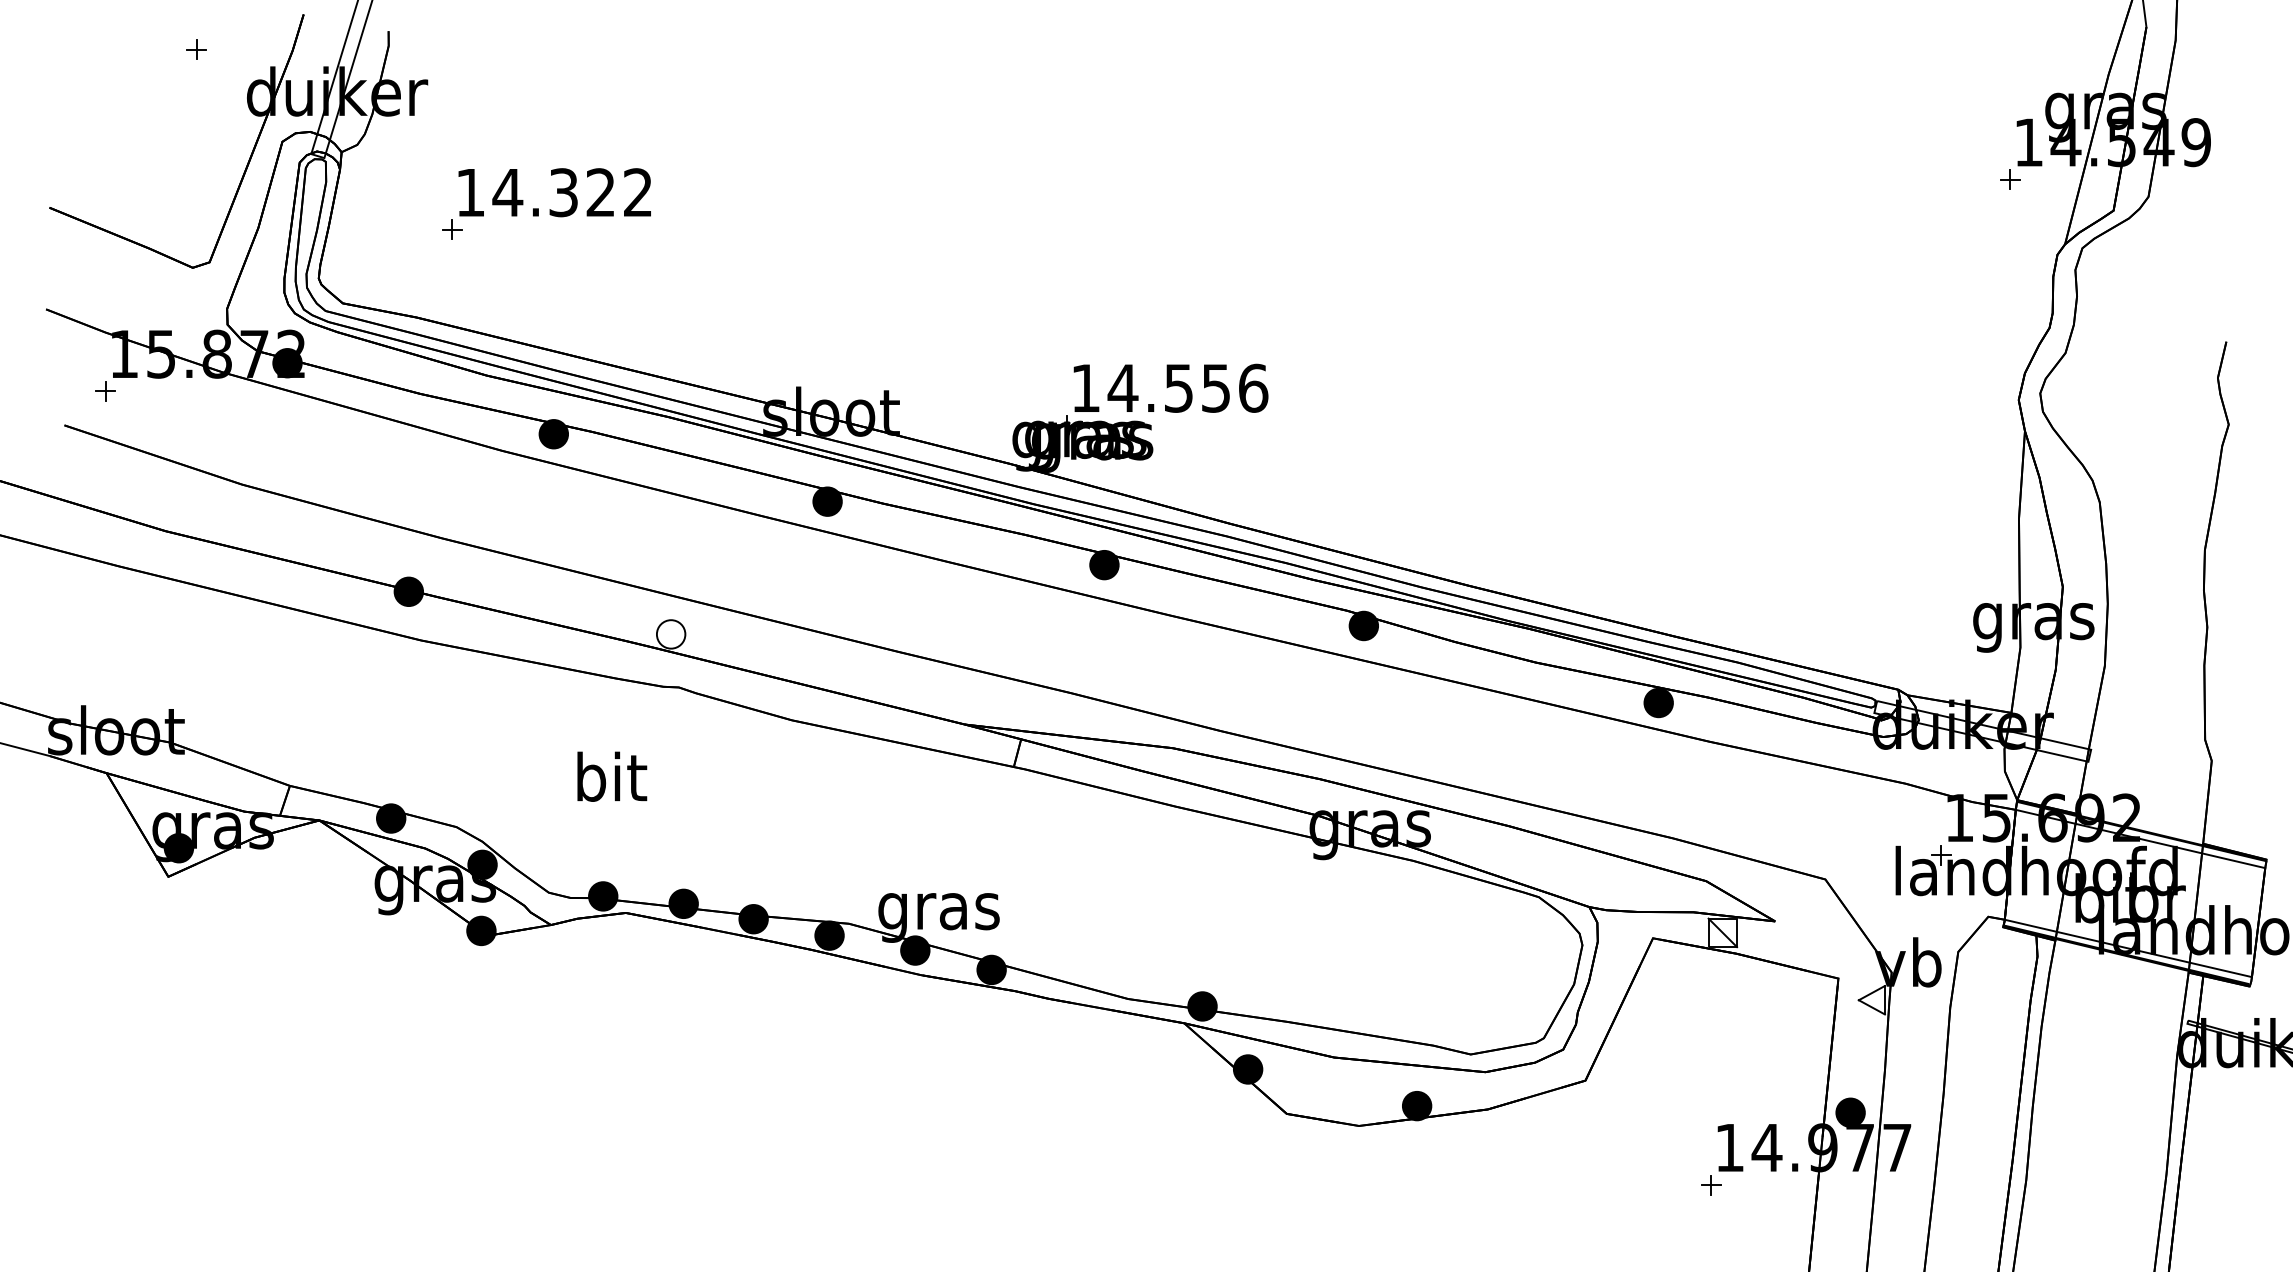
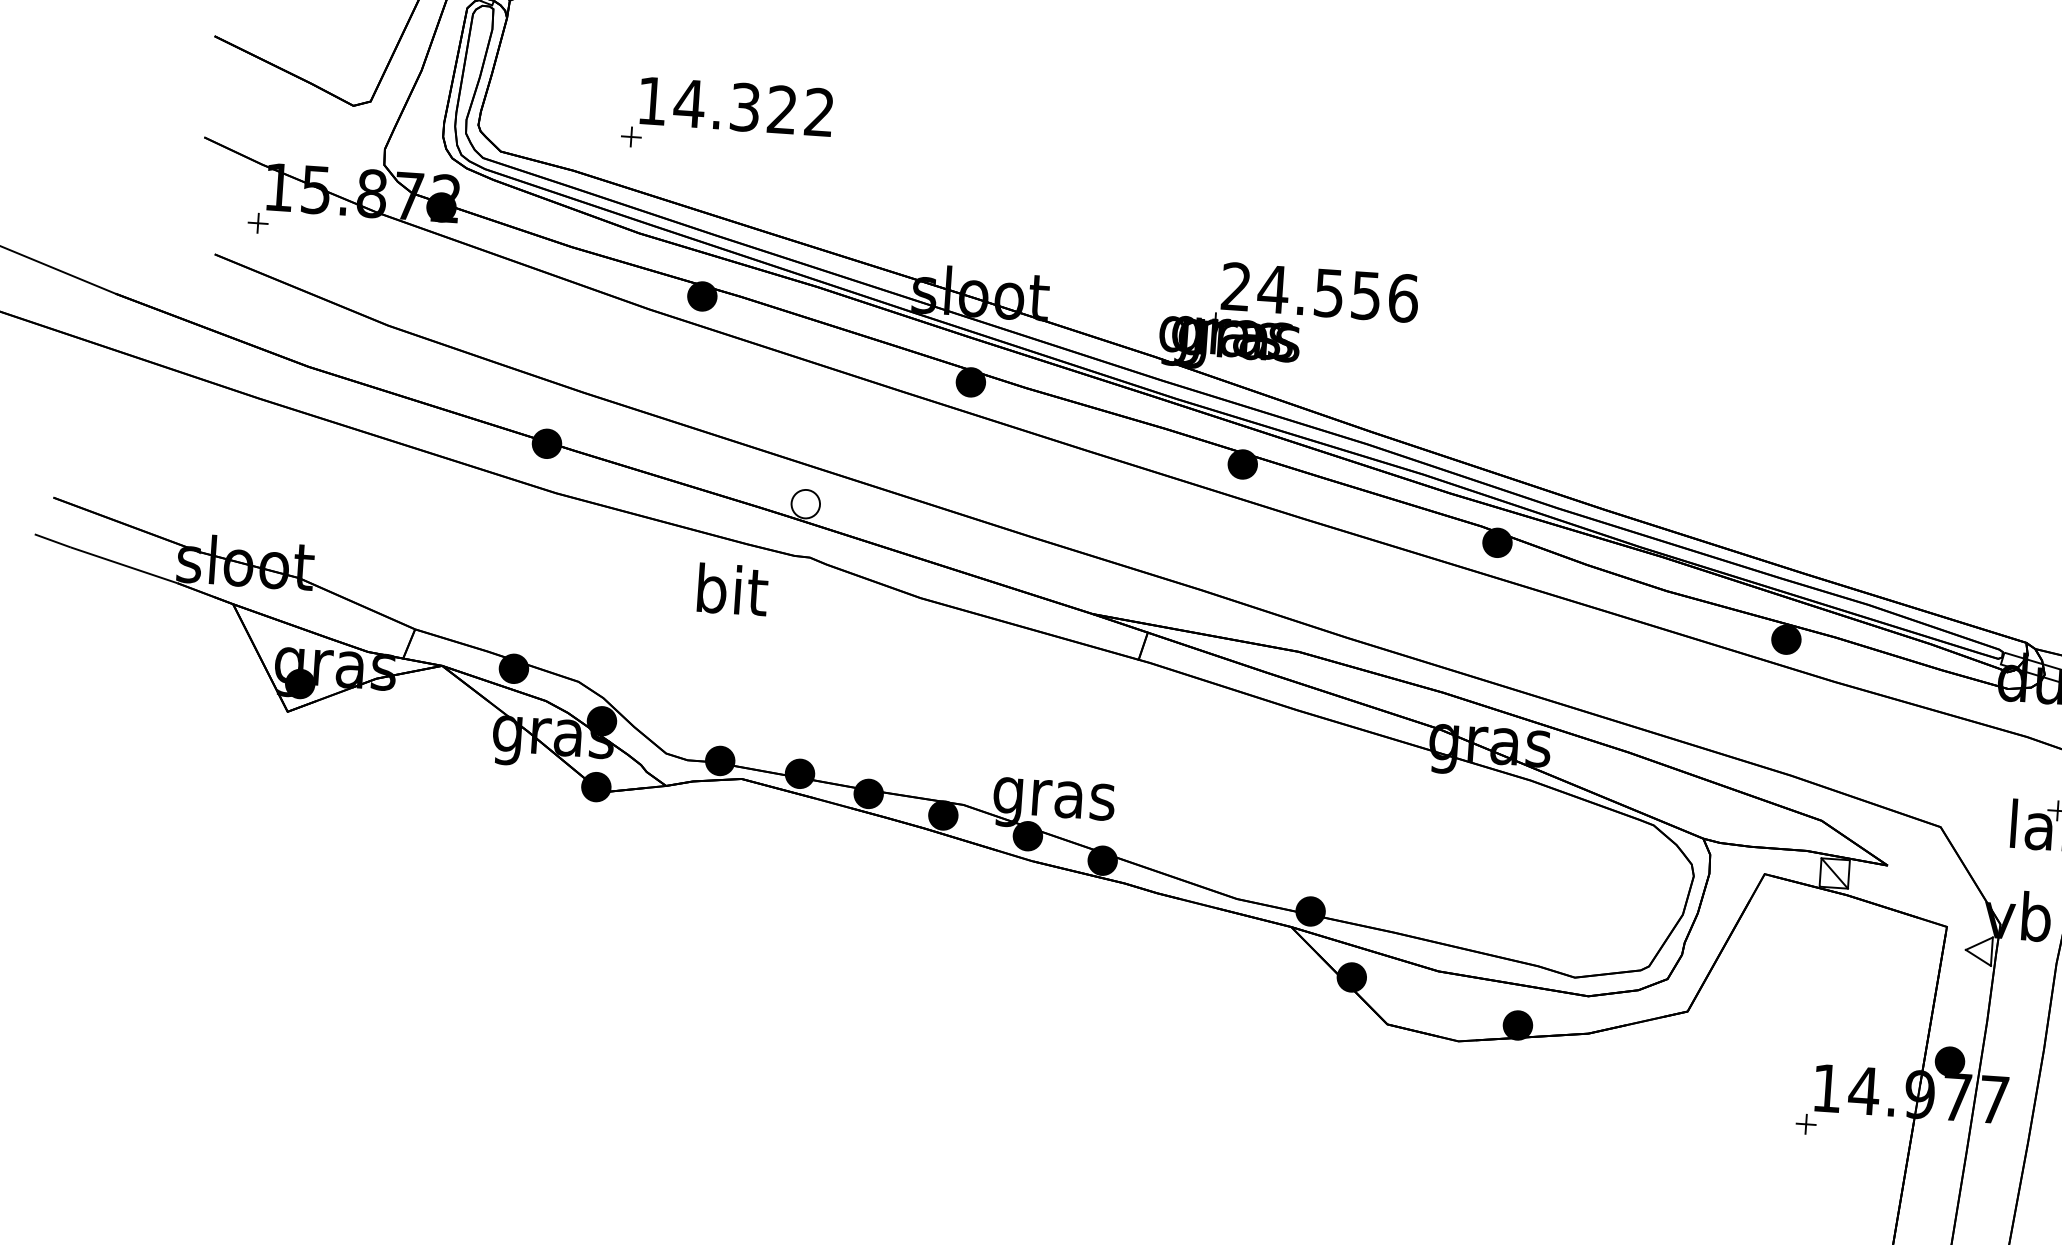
part: (549, 209) -> (729, 123), moved
text: (1085, 387) -> (1235, 286), 14.556 -> 24.556
text: (612, 776) -> (733, 589), moved

